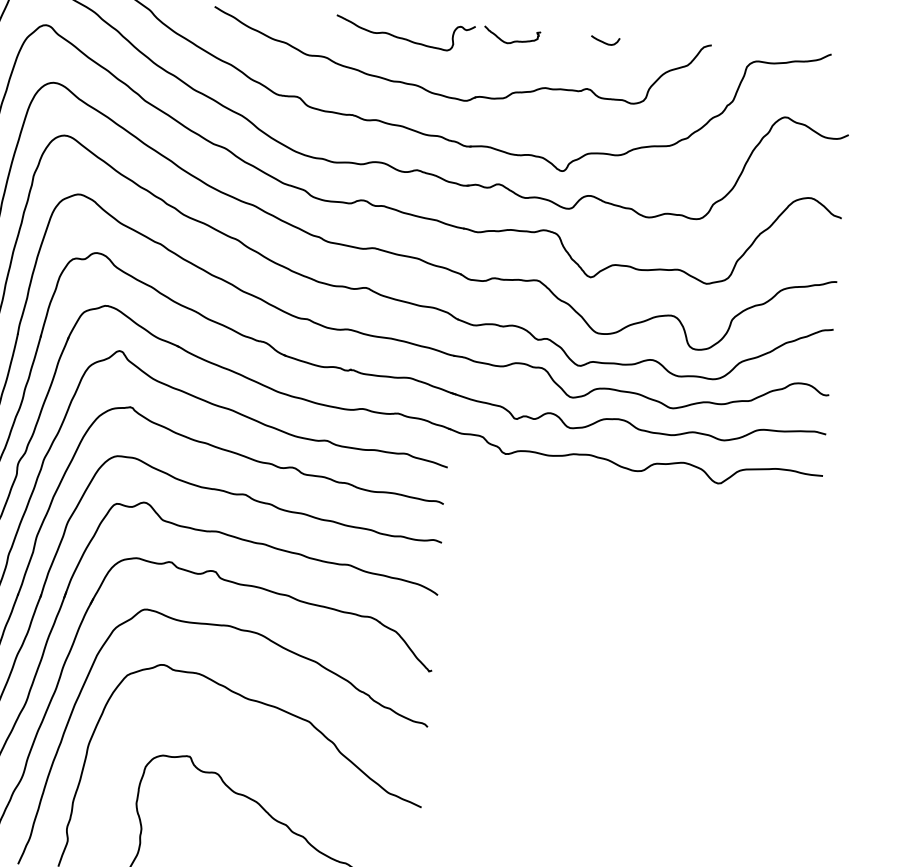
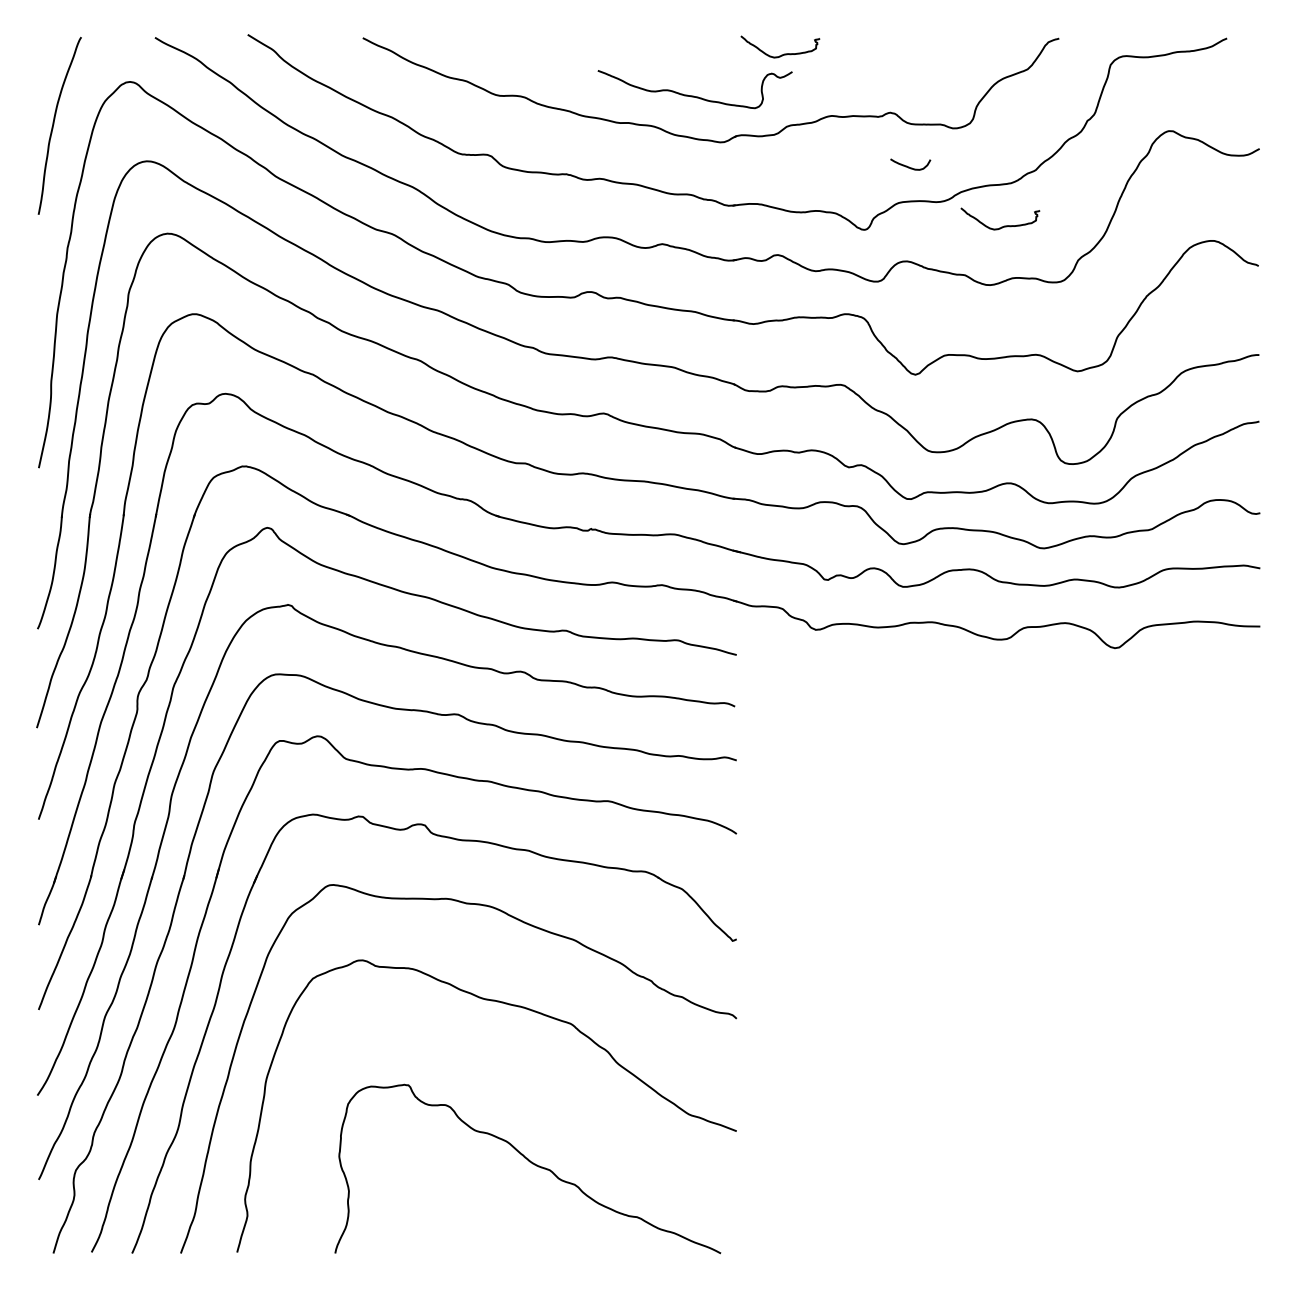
curve: (403, 38) -> (693, 95), moved
curve: (604, 42) -> (909, 166), moved
curve: (662, 175) -> (1004, 225), added

